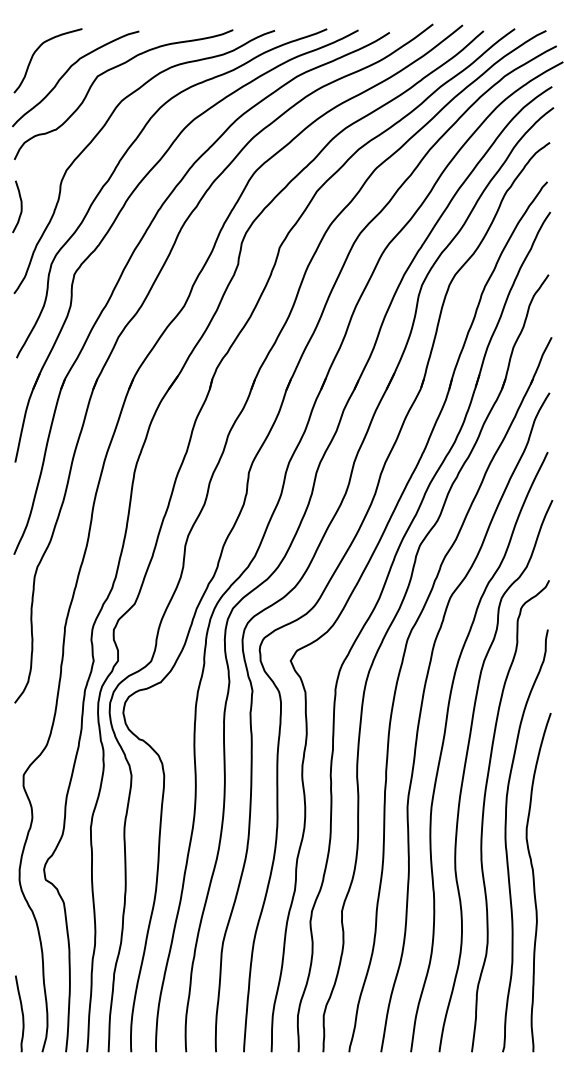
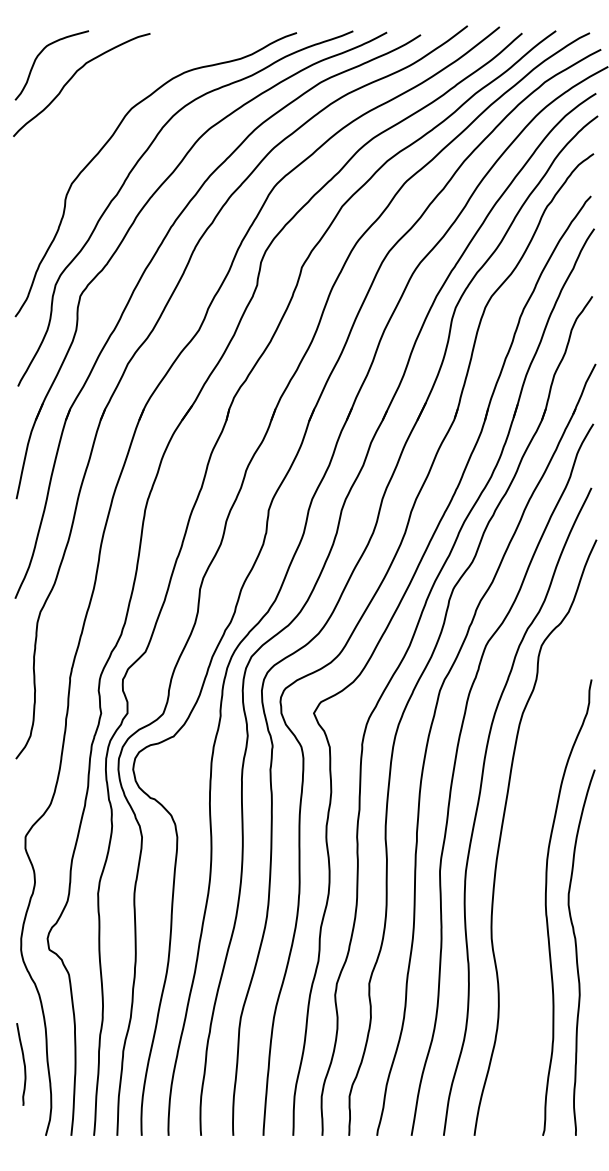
curve: (111, 70) -> (120, 75), removed
curve: (20, 206) -> (22, 222), removed
curve: (483, 815) -> (522, 880), removed
curve: (21, 1013) -> (23, 1064), moved

